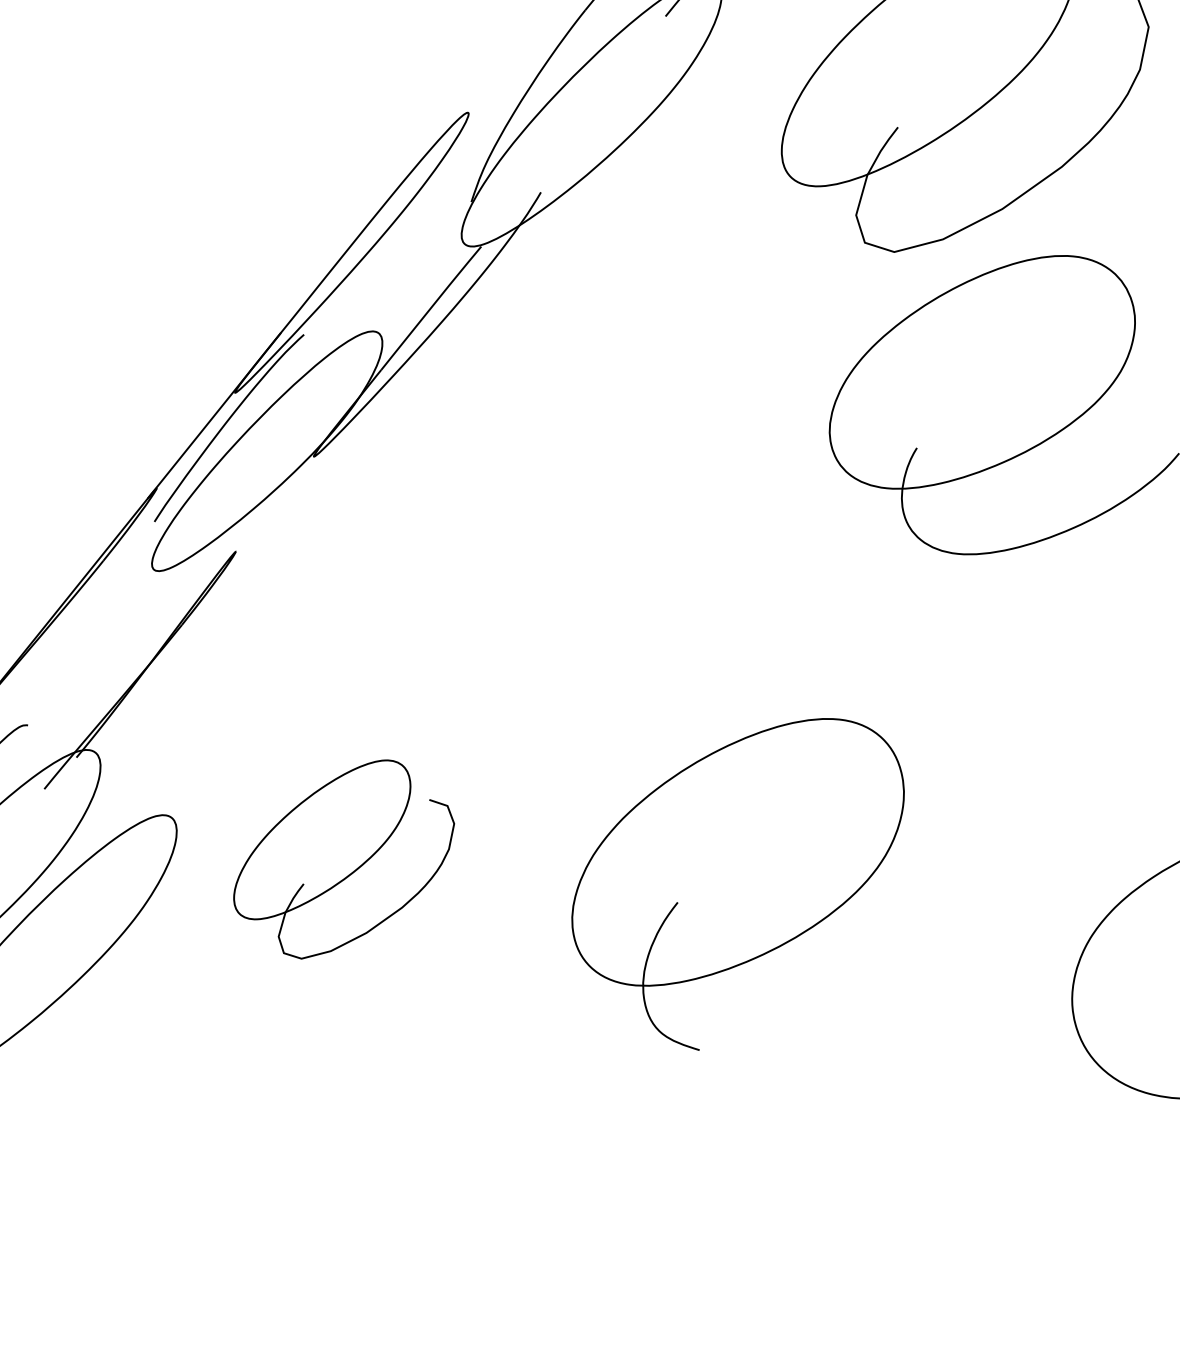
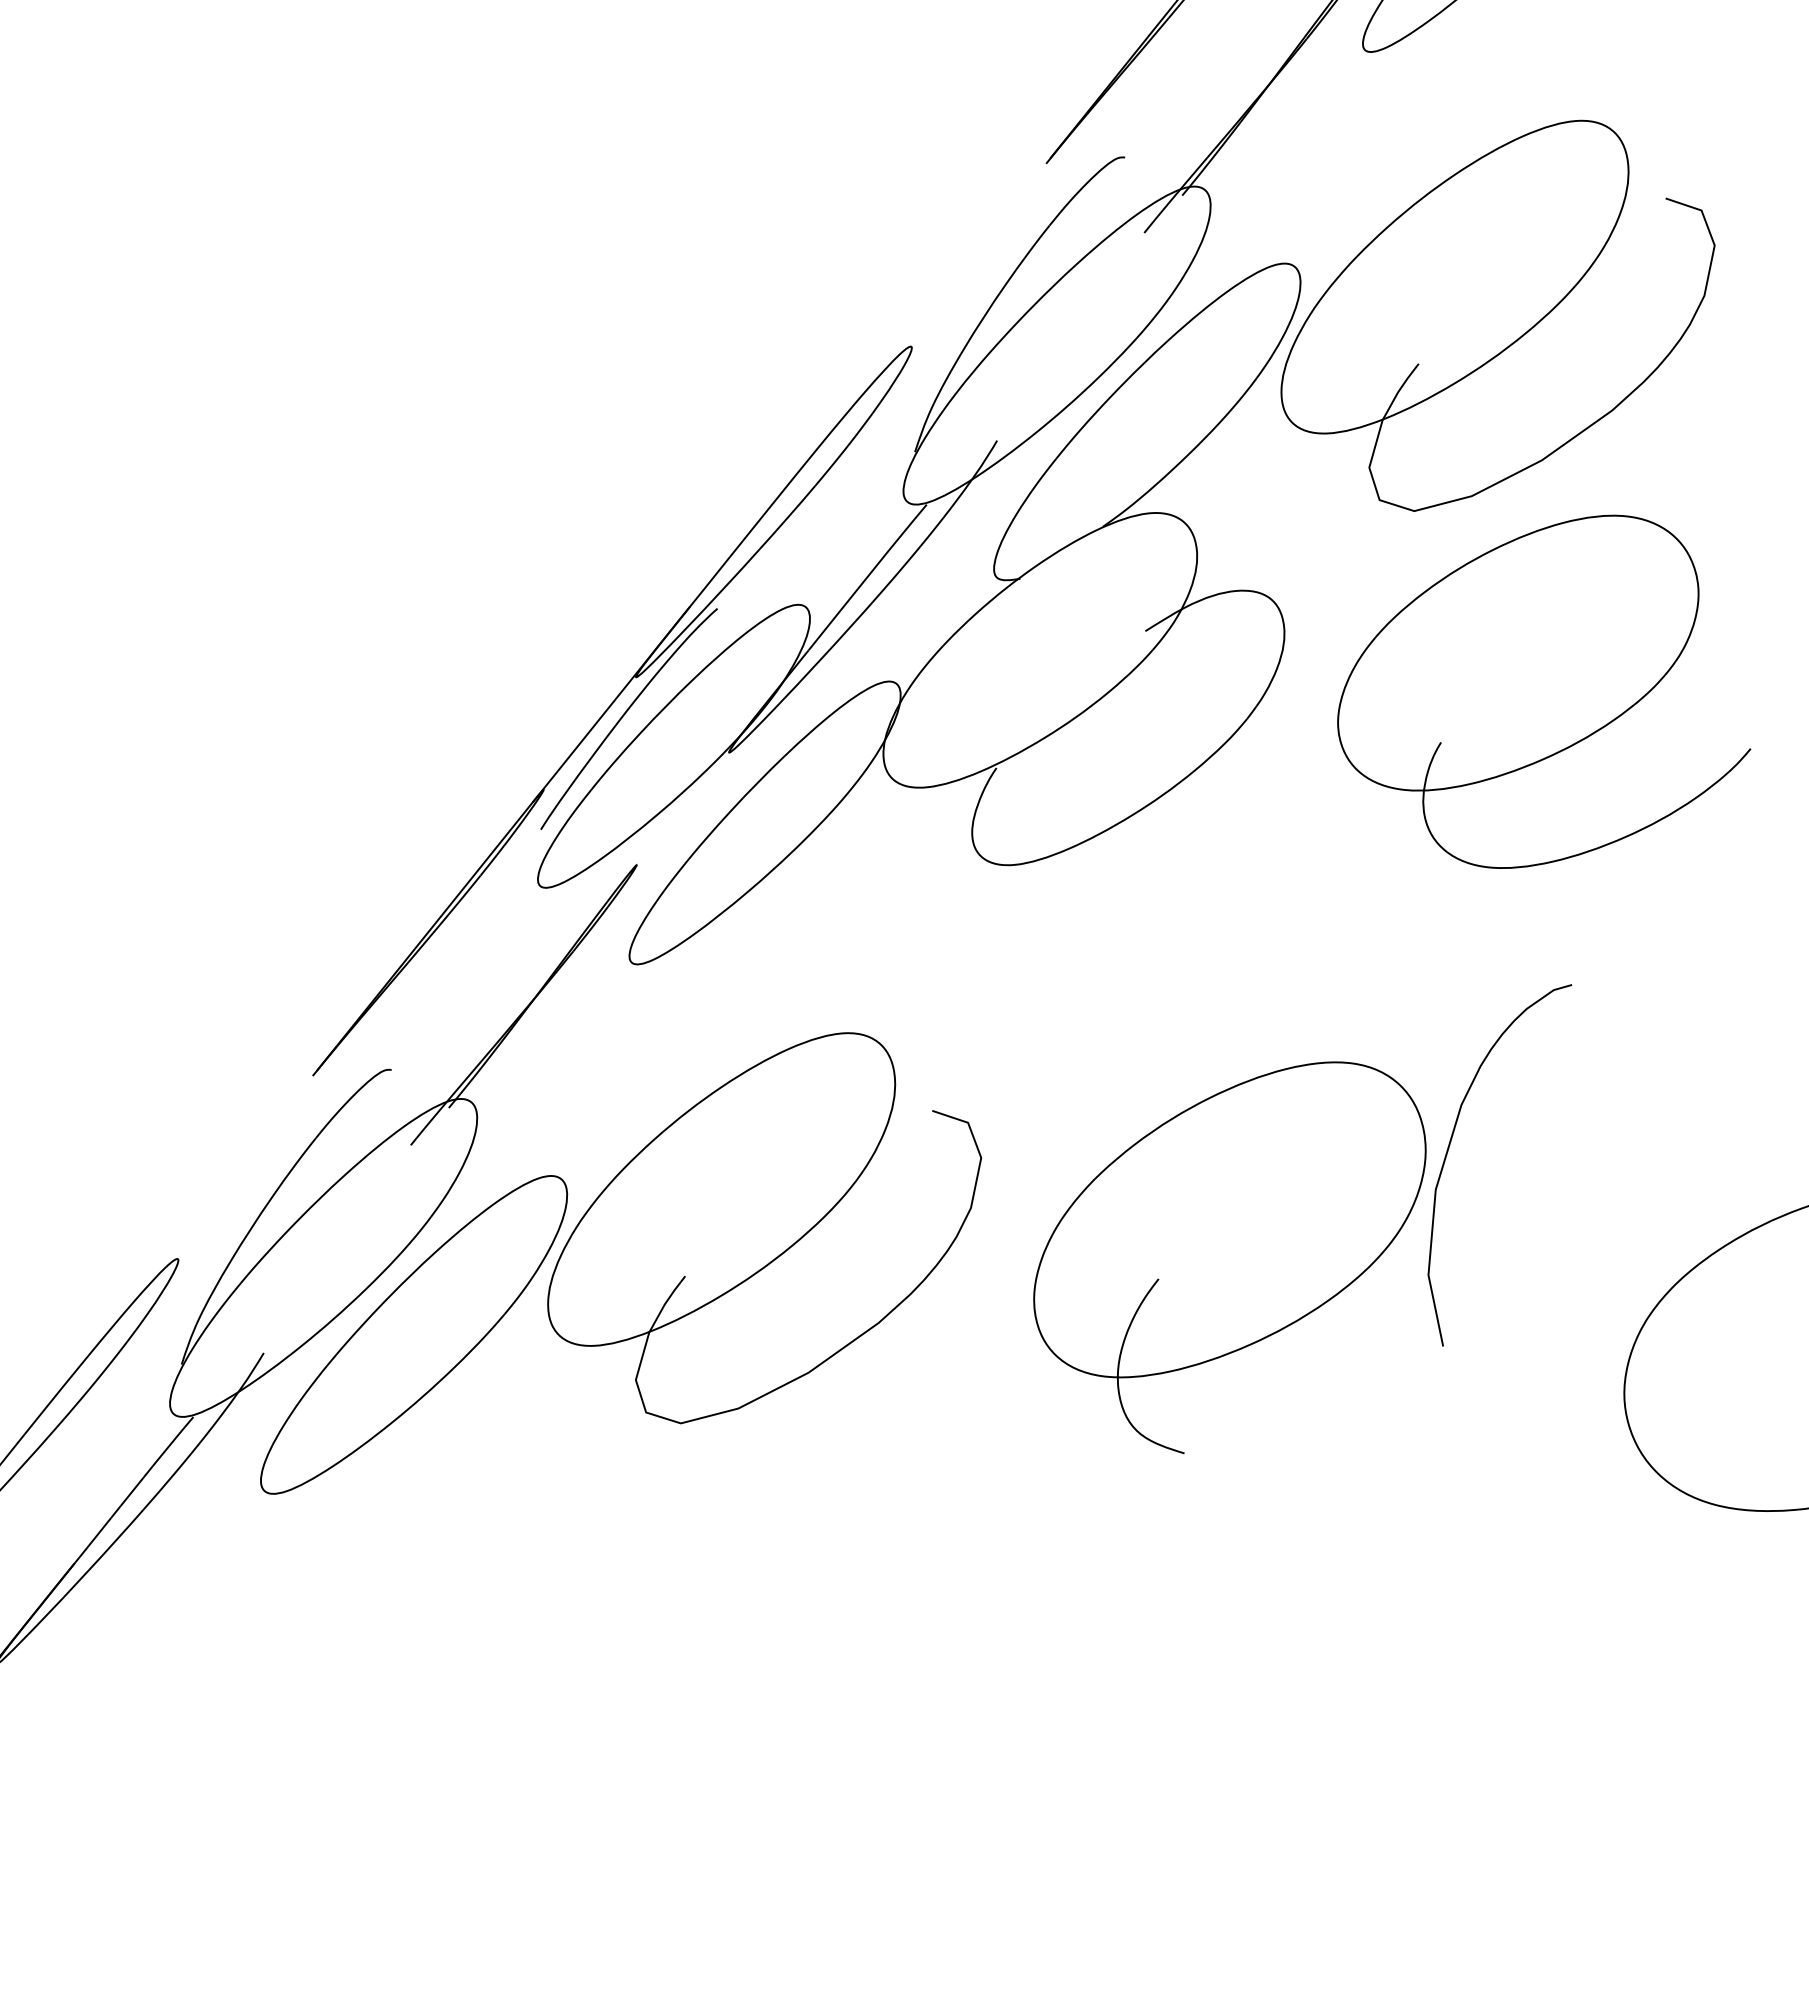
part: (517, 343) -> (969, 618), added
curve: (924, 791) -> (1449, 1148), added
part: (343, 859) -> (764, 1228), size x1.67

